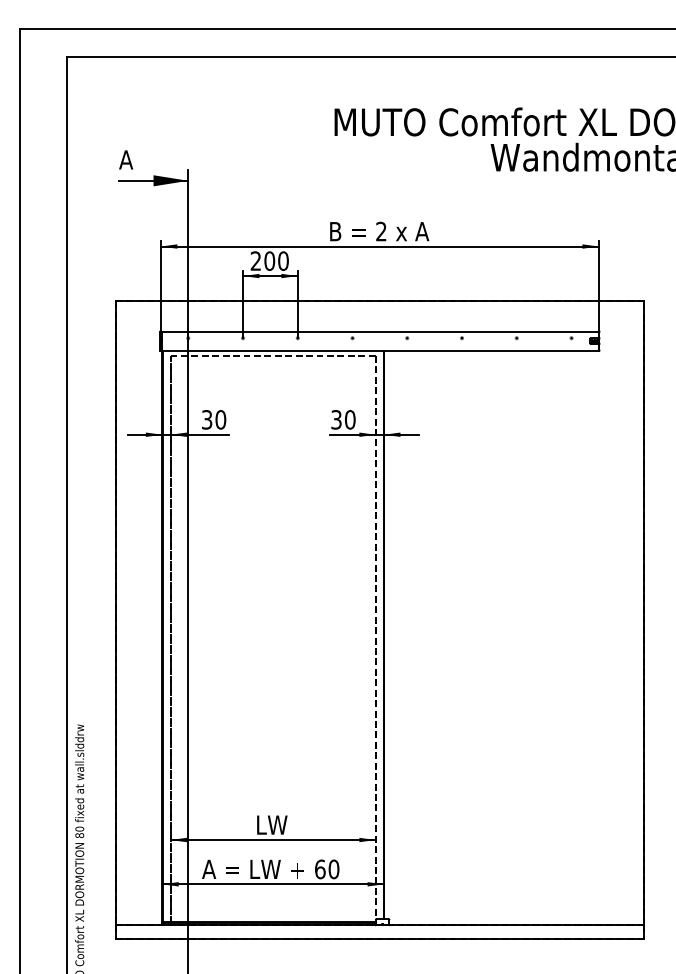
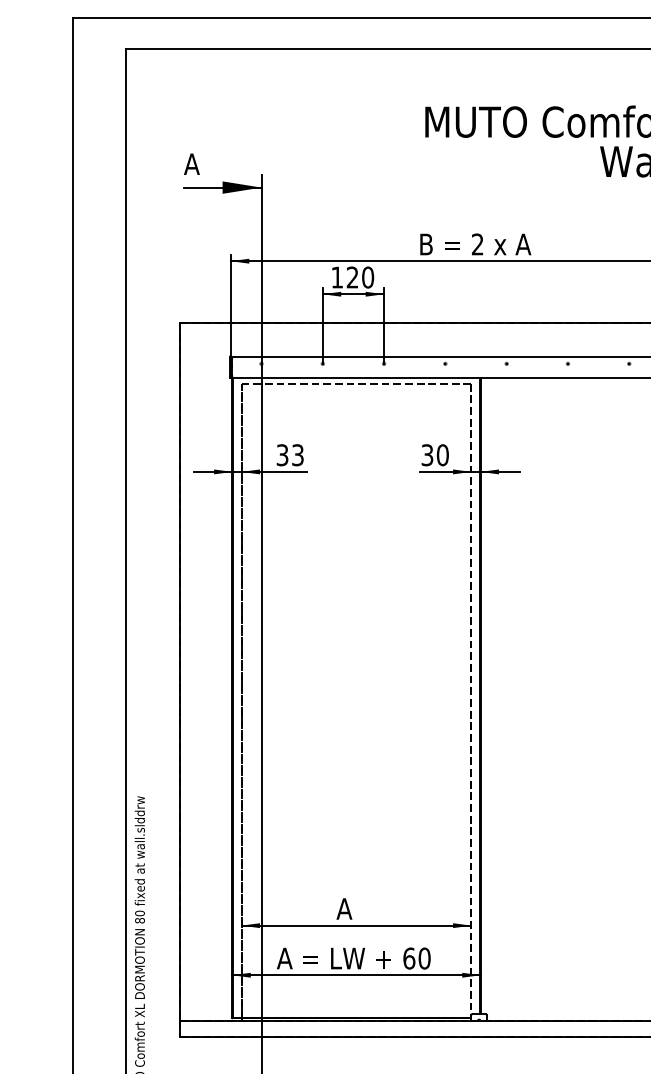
text: (262, 260) -> (344, 276), 200 -> 120
text: (220, 419) -> (297, 454), 30 -> 33
text: (271, 824) -> (354, 908), LW -> A

